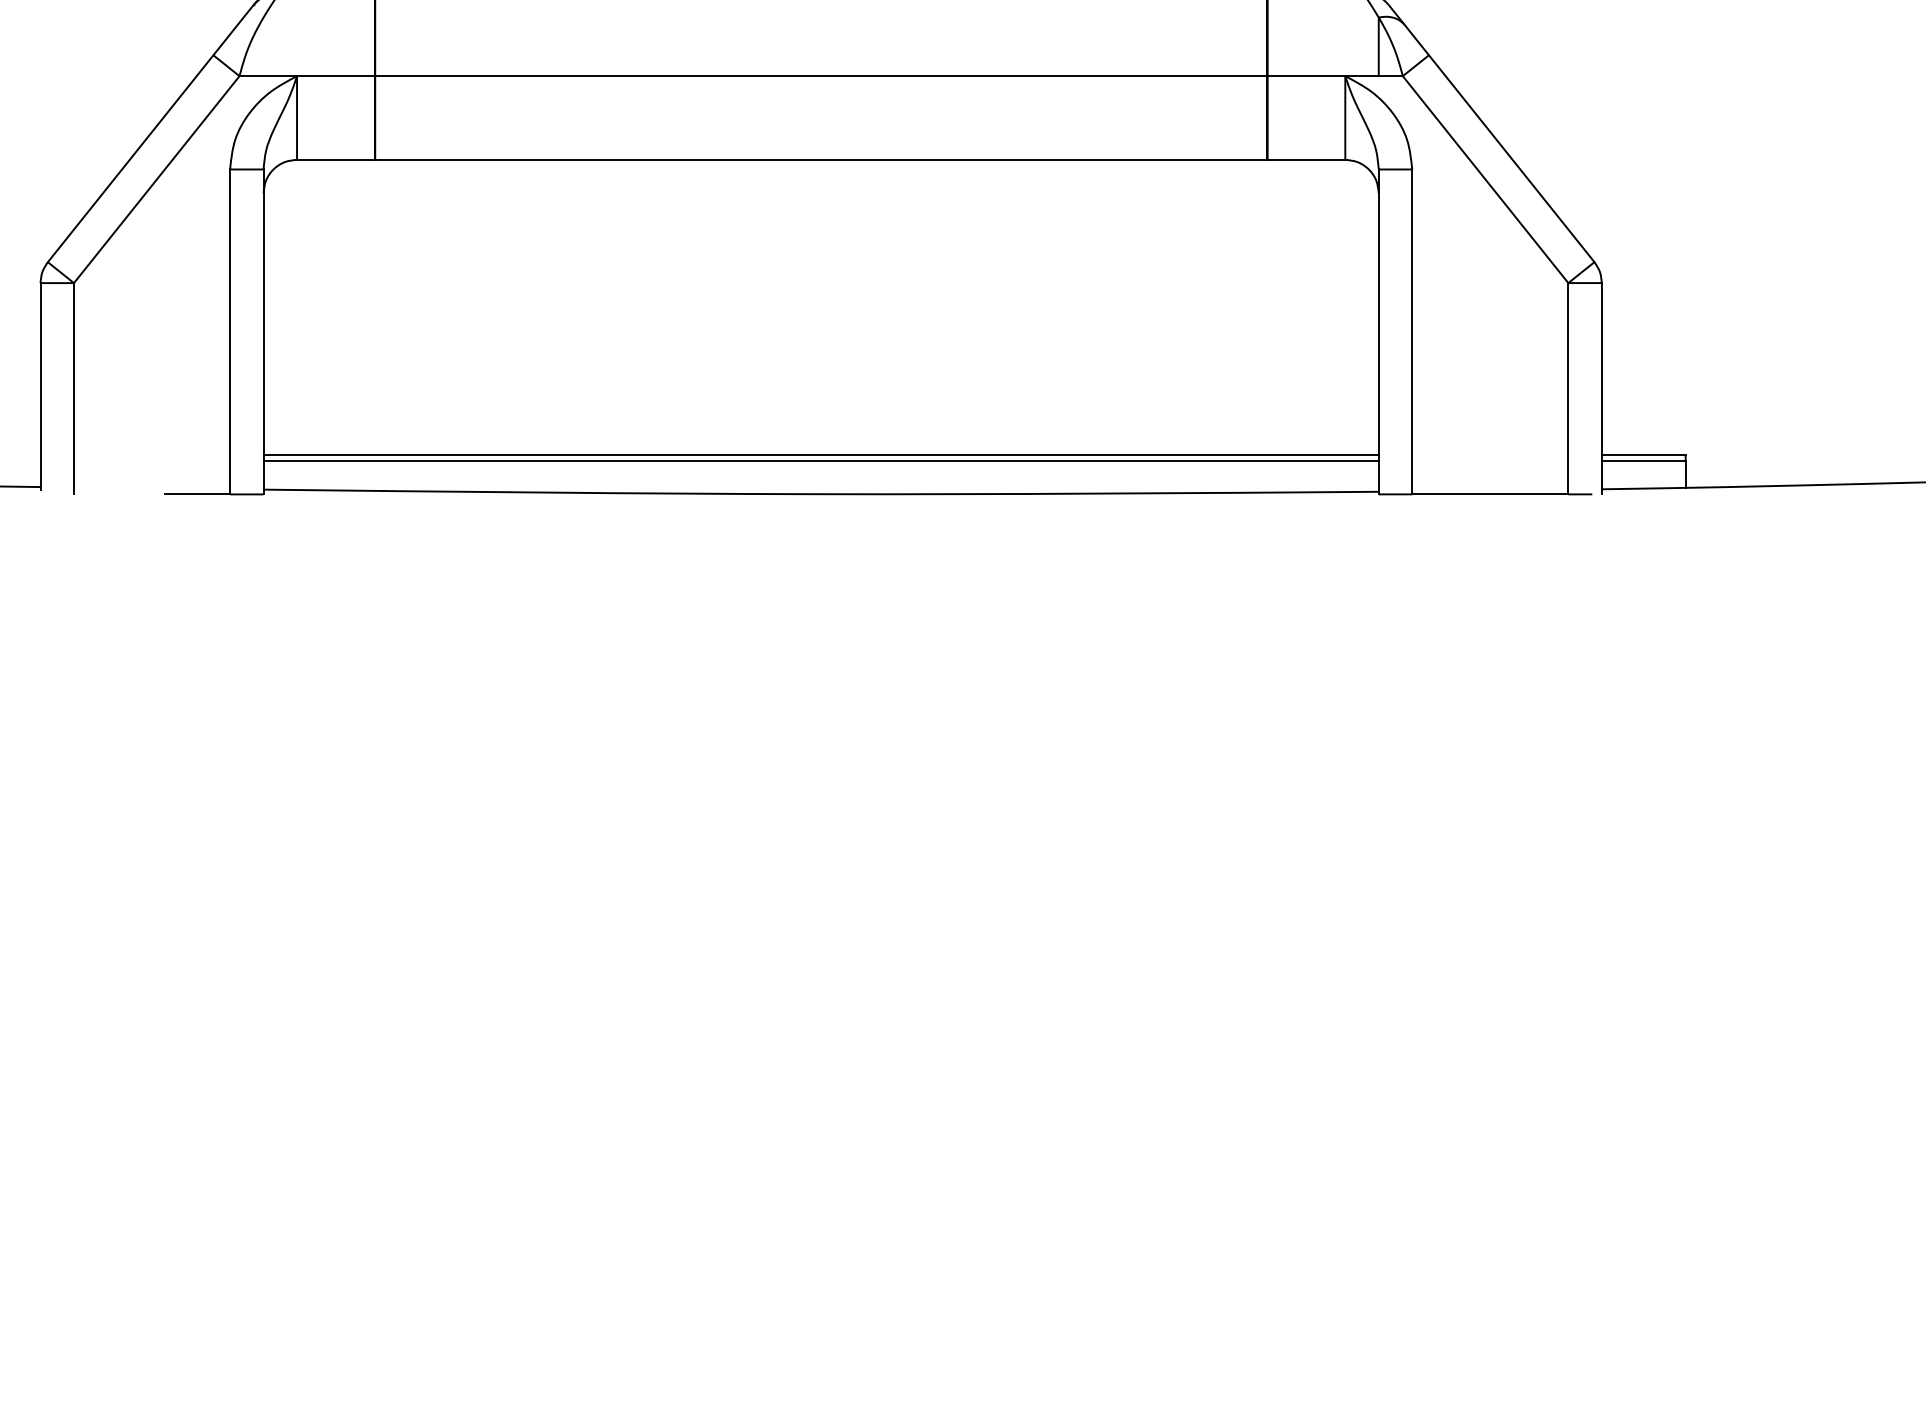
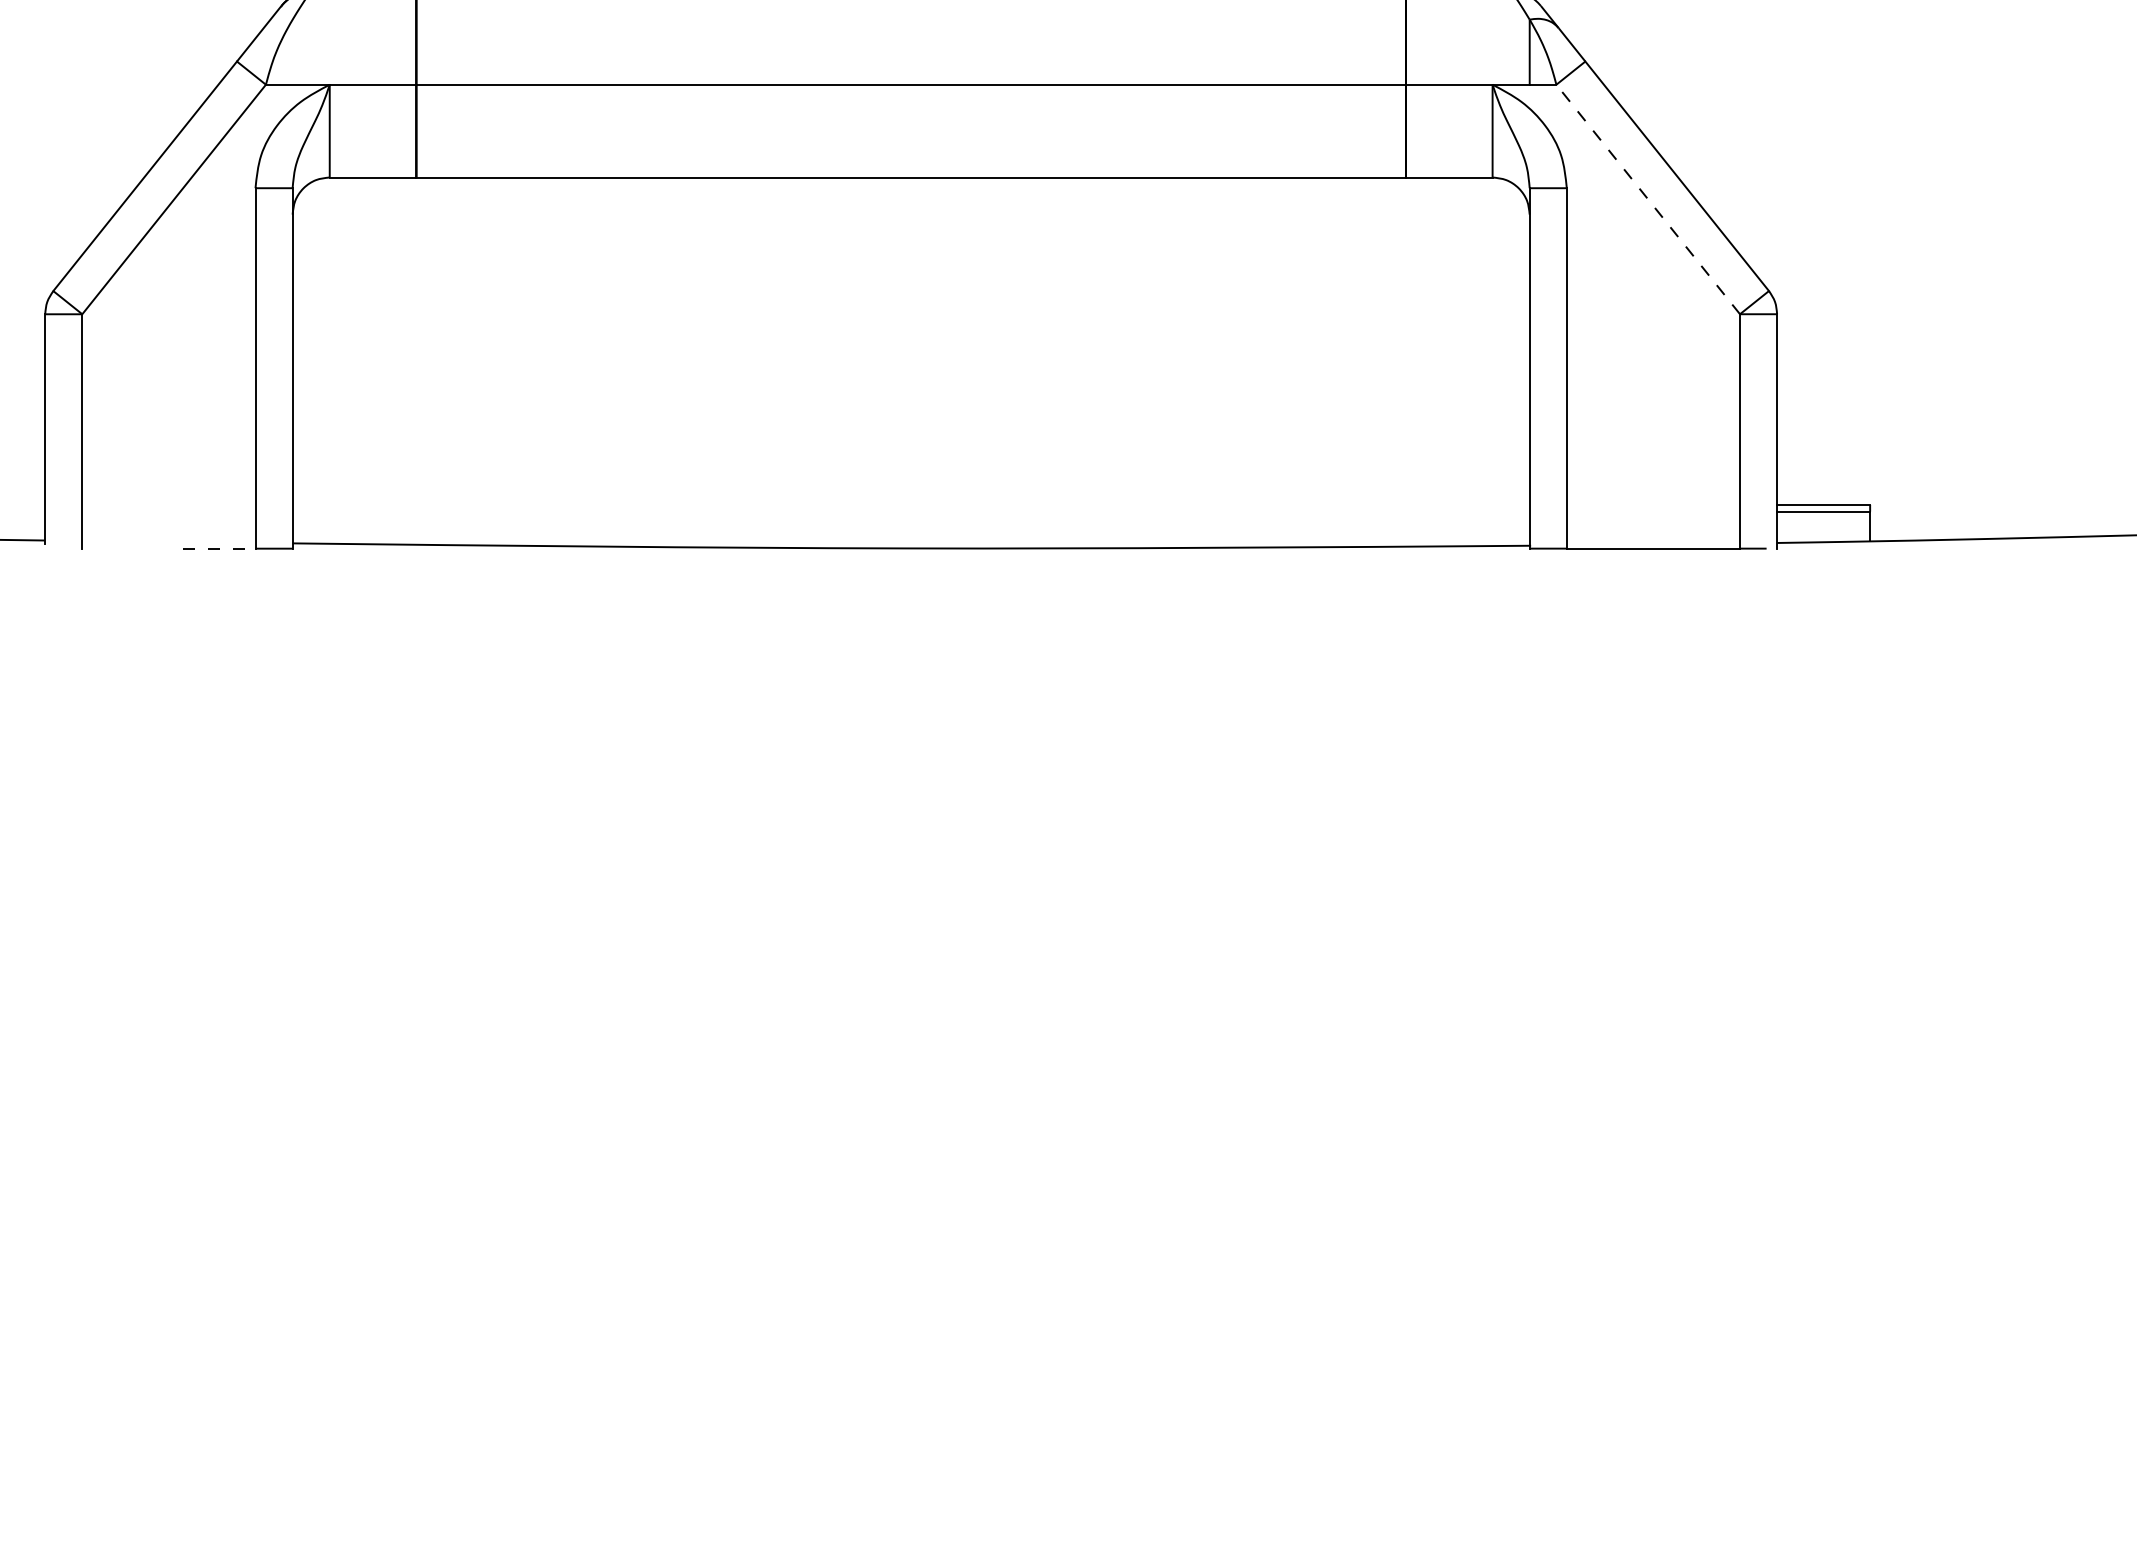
line: (1485, 179) -> (1648, 199), solid -> dashed
line: (820, 454) -> (910, 504), removed
line: (820, 461) -> (910, 512), removed
line: (197, 494) -> (219, 548), solid -> dashed

